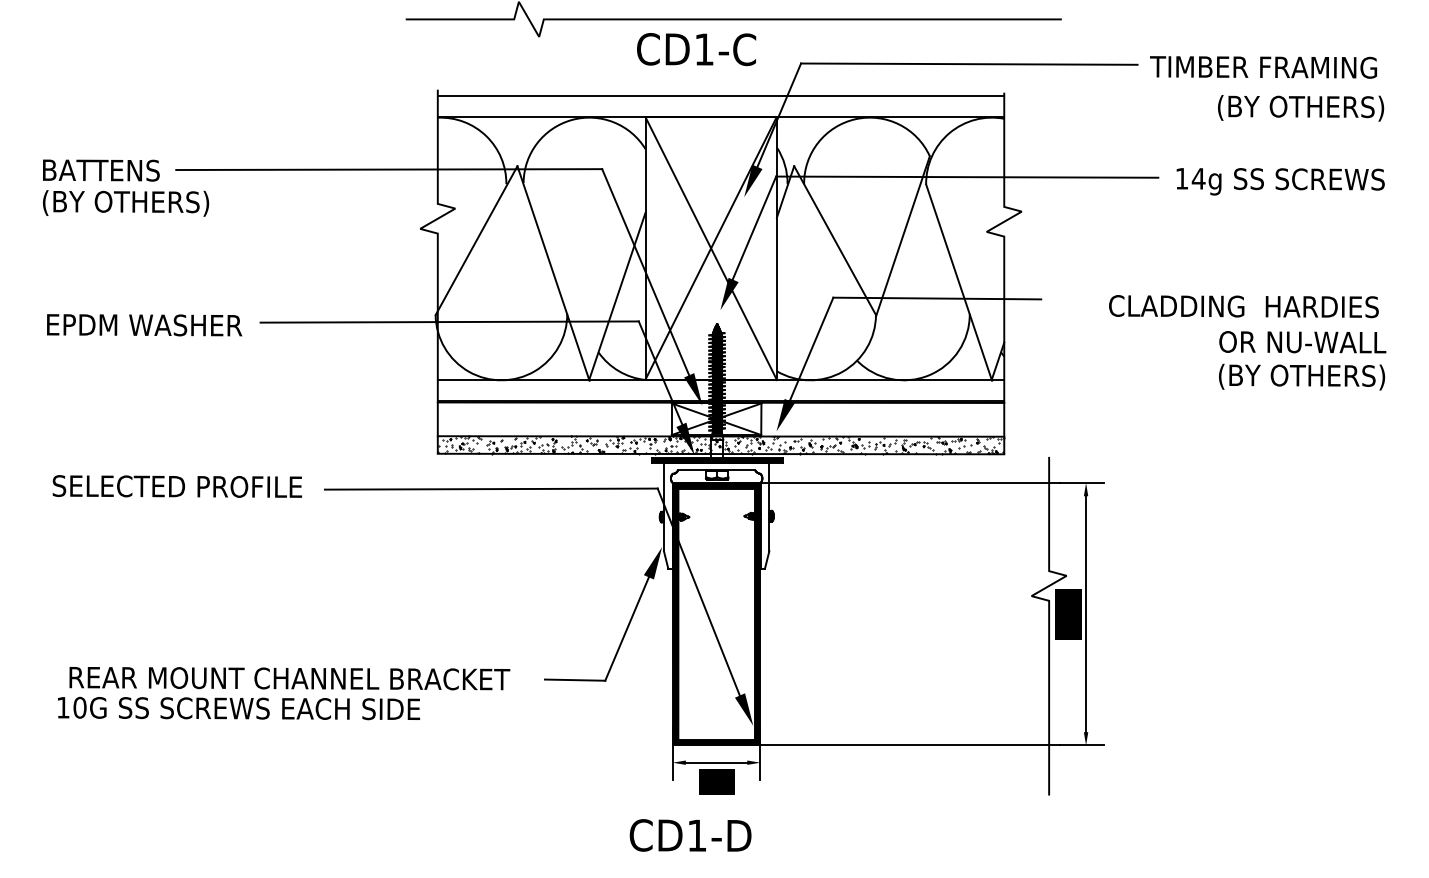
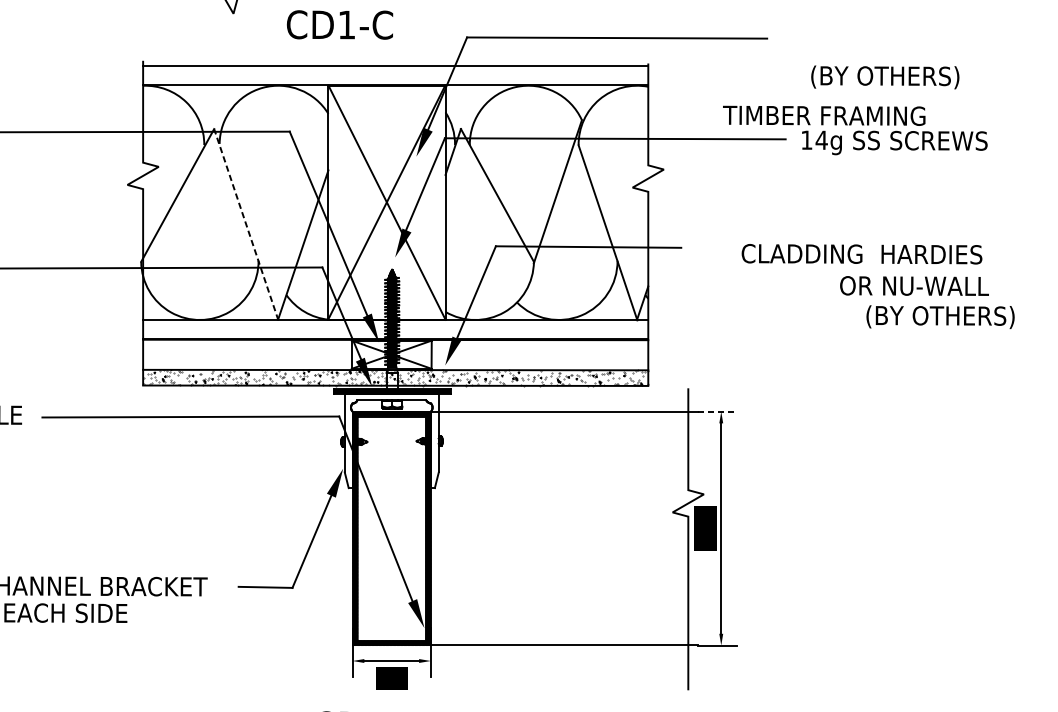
text: (696, 49) -> (339, 24), moved
text: (1263, 67) -> (824, 115), moved
text: (1301, 108) -> (885, 77), moved
line: (553, 273) -> (246, 224), solid -> dashed
text: (1302, 376) -> (941, 316), moved
hatch: (721, 445) -> (396, 378), removed
line: (1081, 483) -> (717, 412), solid -> dashed

